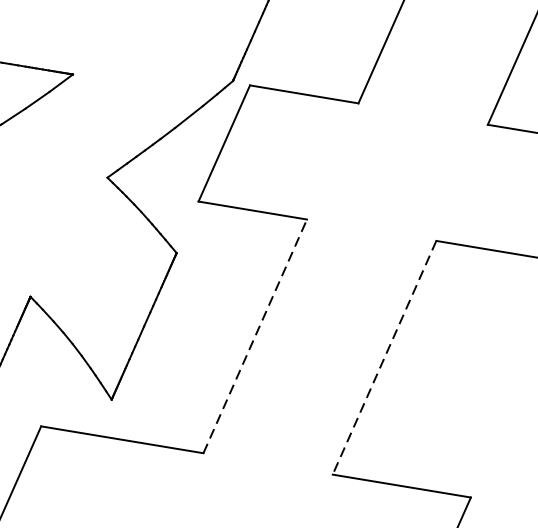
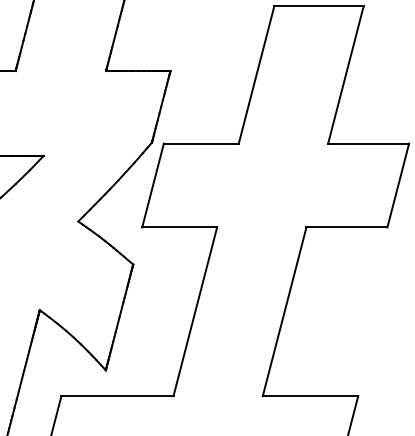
line: (255, 336) -> (195, 311), dashed -> solid
line: (384, 358) -> (284, 312), dashed -> solid

